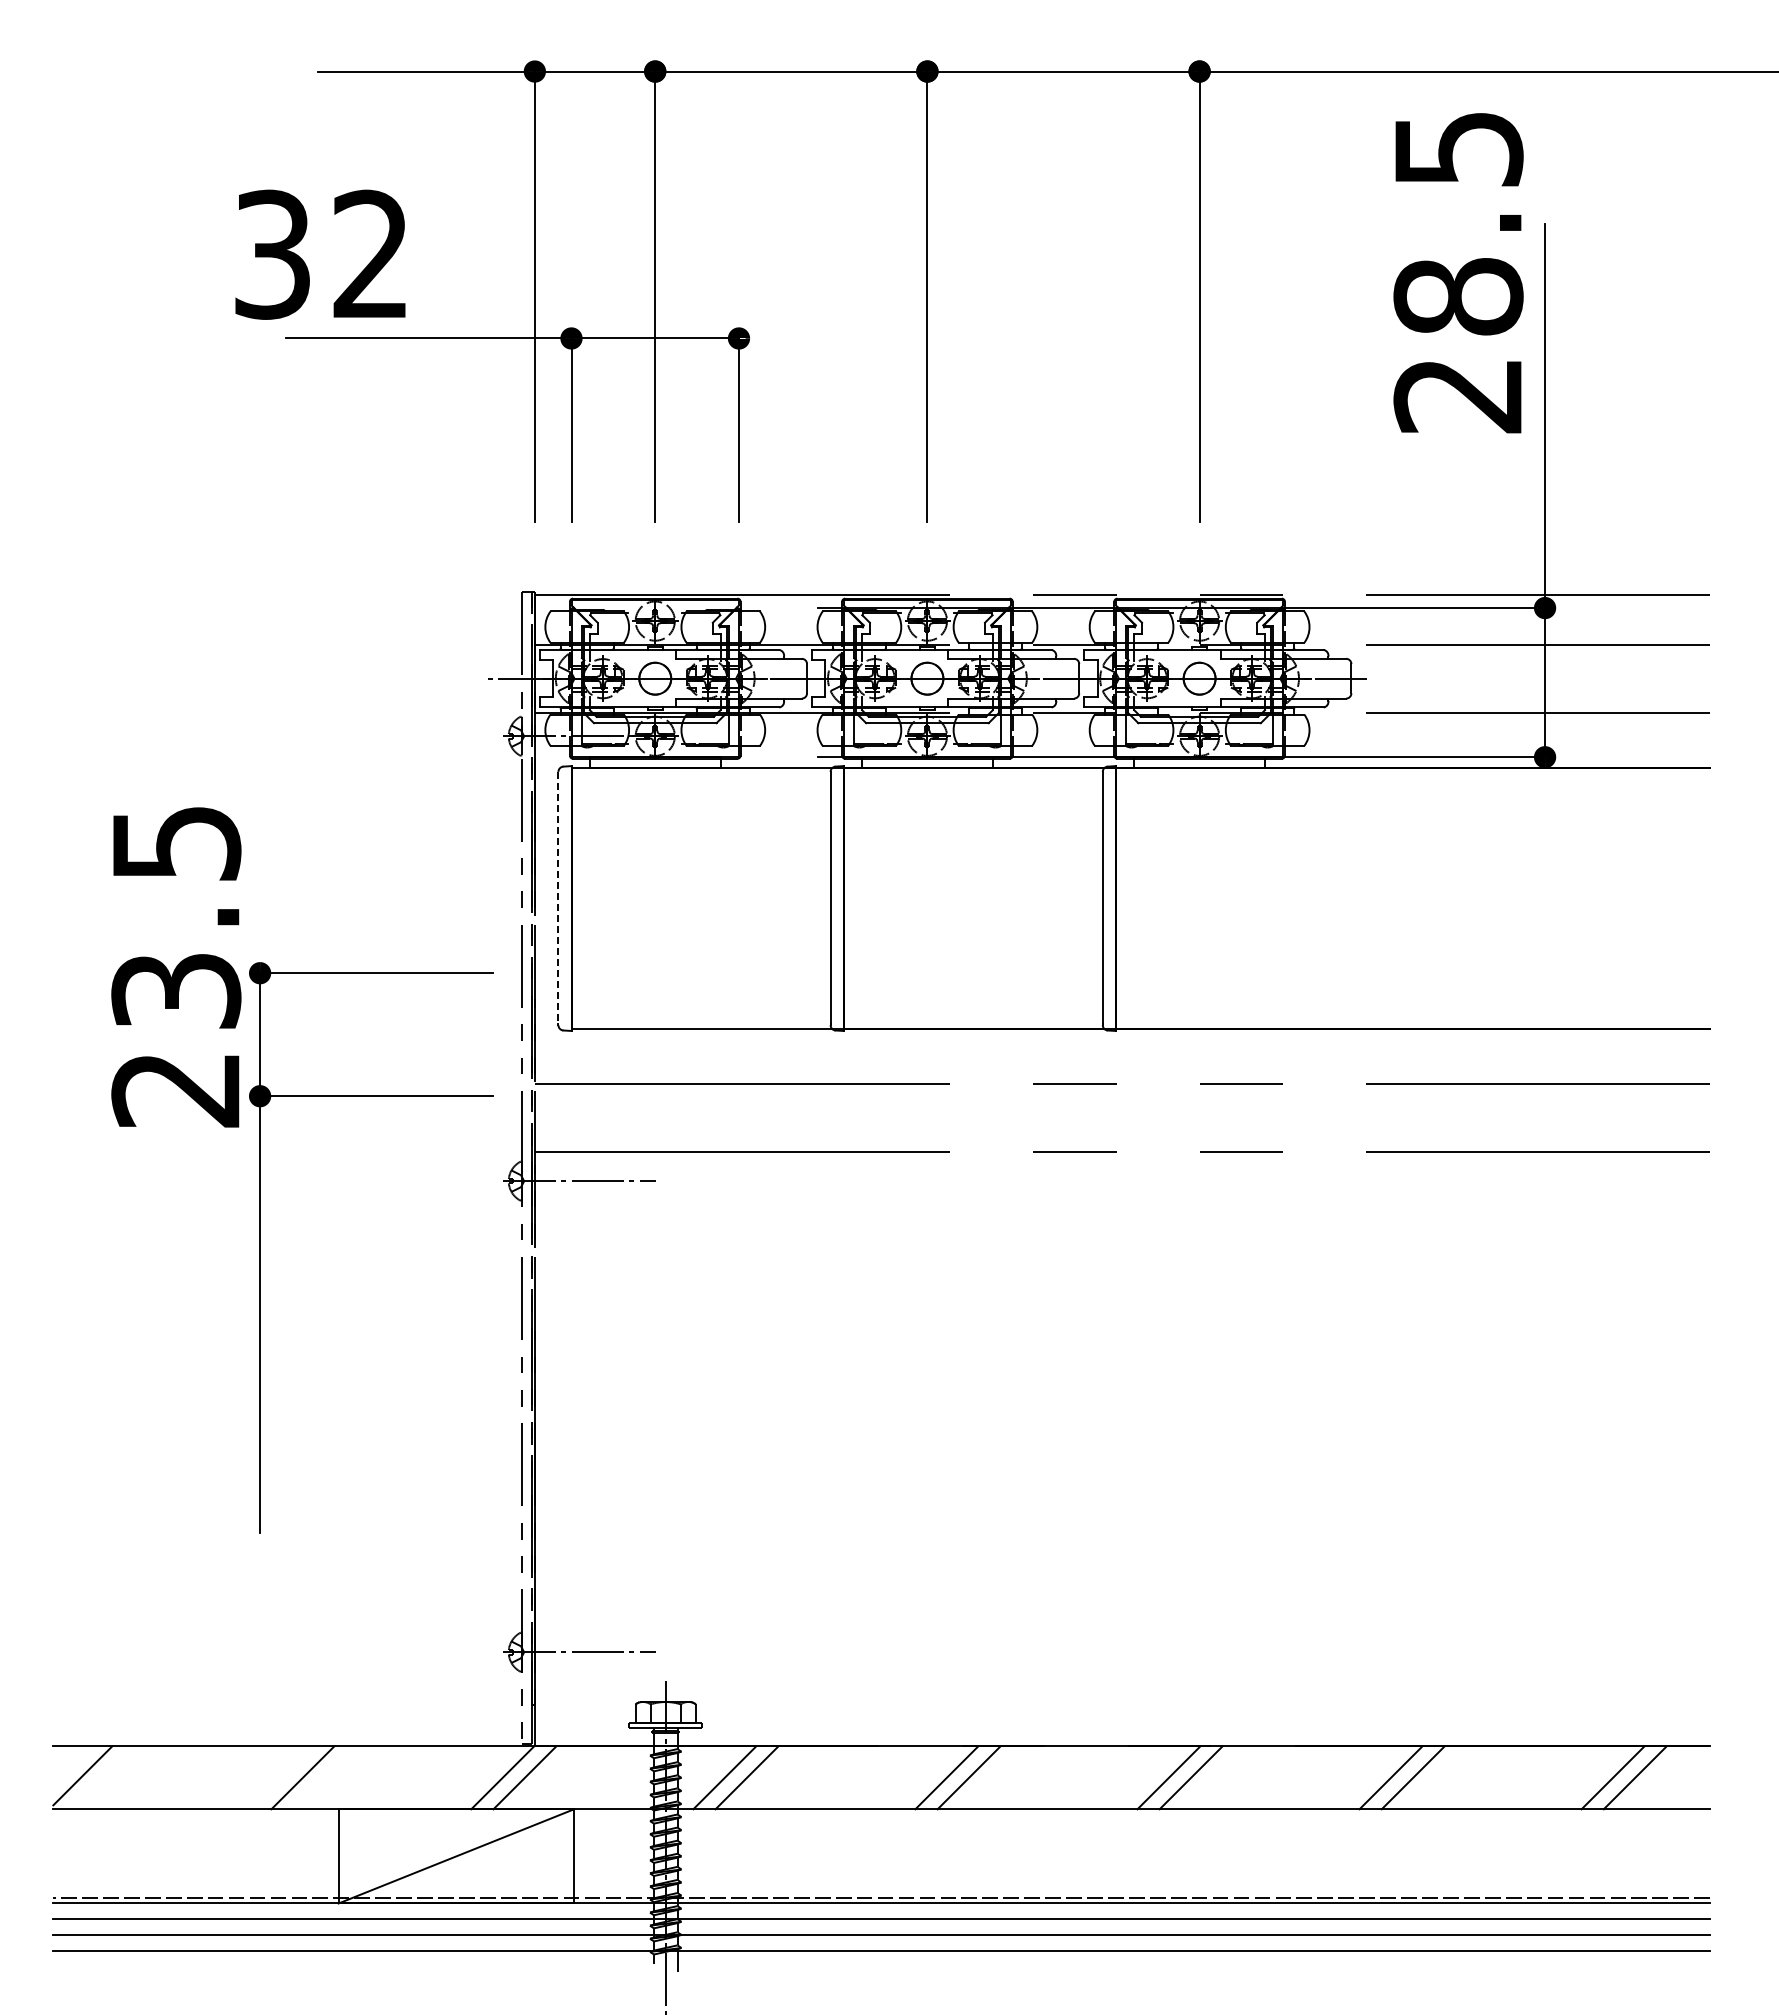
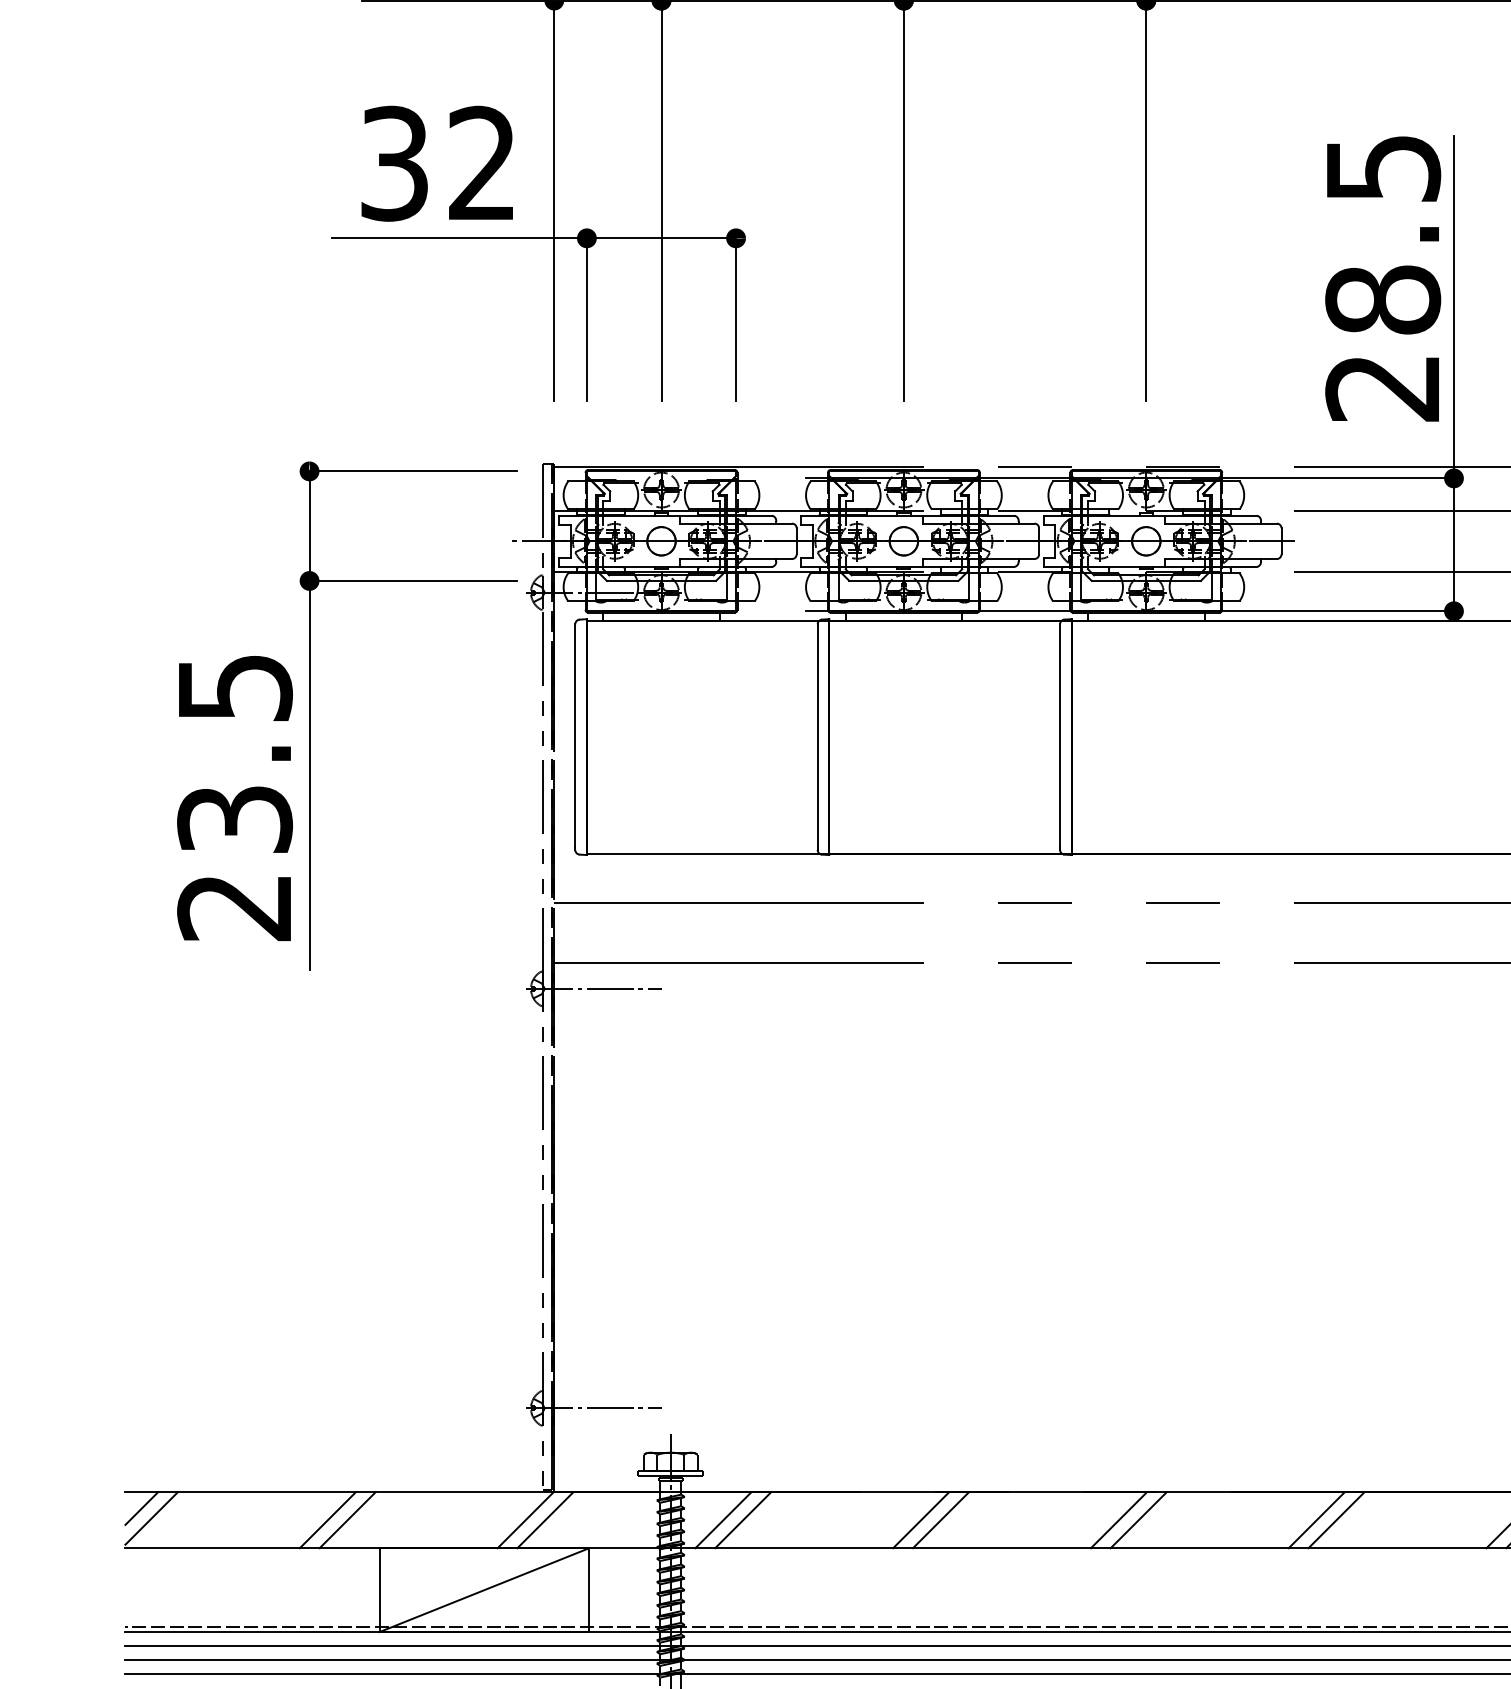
text: (320, 254) -> (437, 163), moved
text: (1458, 273) -> (1383, 279), moved
line: (558, 897) -> (575, 736), dashed -> solid
part: (260, 1247) -> (309, 715), moved
line: (71, 1764) -> (141, 1508), added
line: (280, 1777) -> (327, 1519), added

